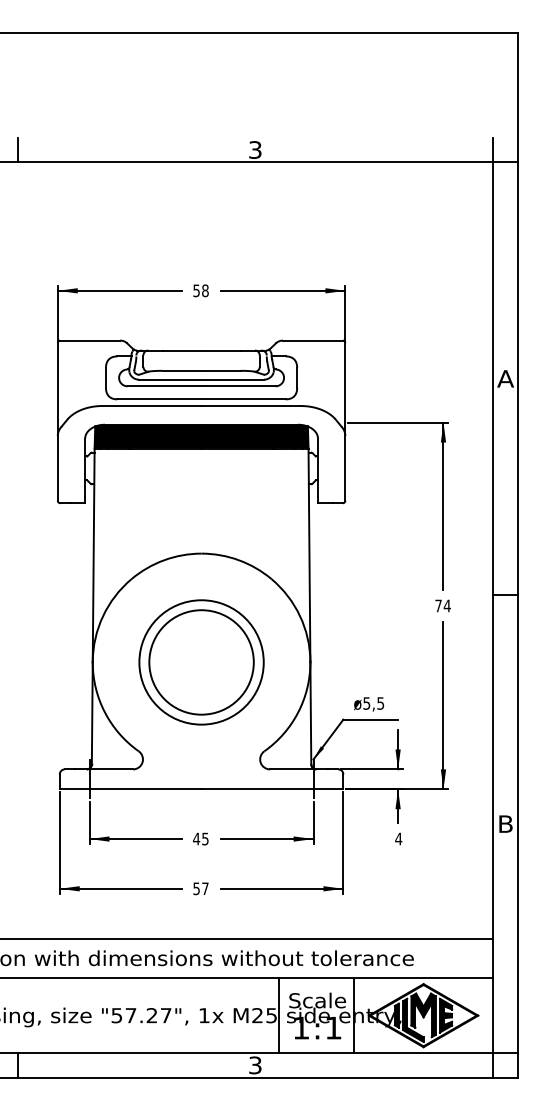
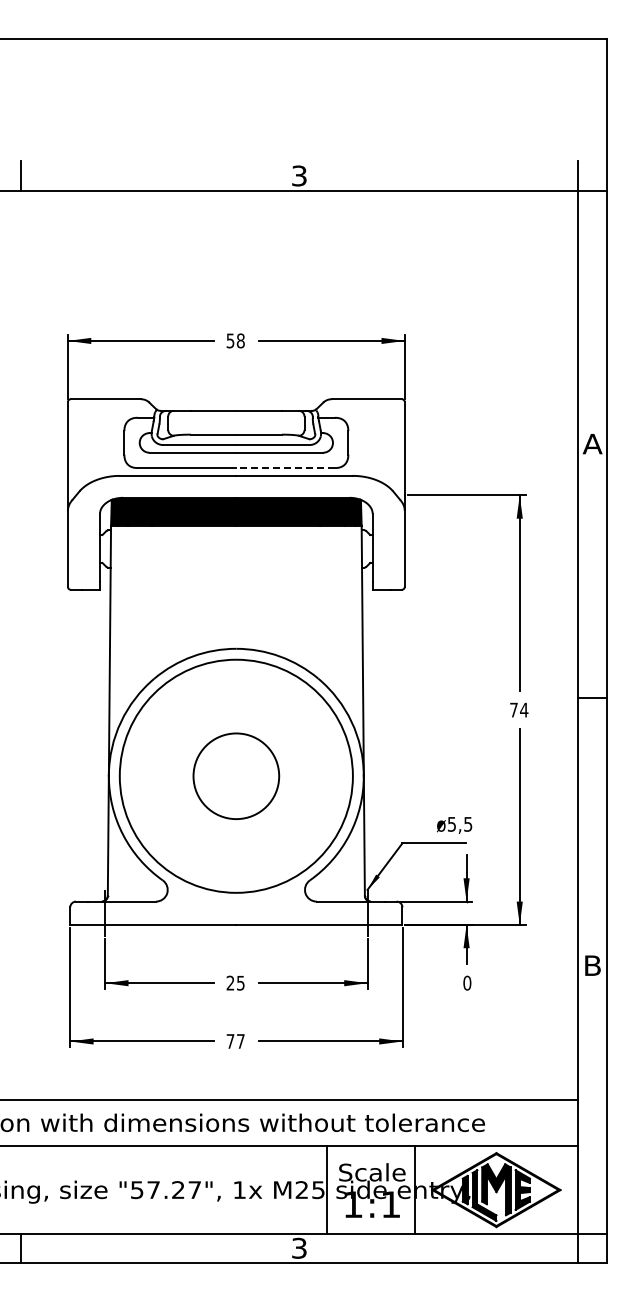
line: (243, 399) -> (285, 468), solid -> dashed
circle: (201, 662) -> (236, 776), size x0.7
circle: (201, 662) -> (236, 776), size x1.6
text: (369, 704) -> (454, 825), moved
text: (196, 838) -> (230, 982), 45 -> 25
text: (398, 838) -> (467, 982), 4 -> 0
text: (196, 888) -> (230, 1041), 57 -> 77

